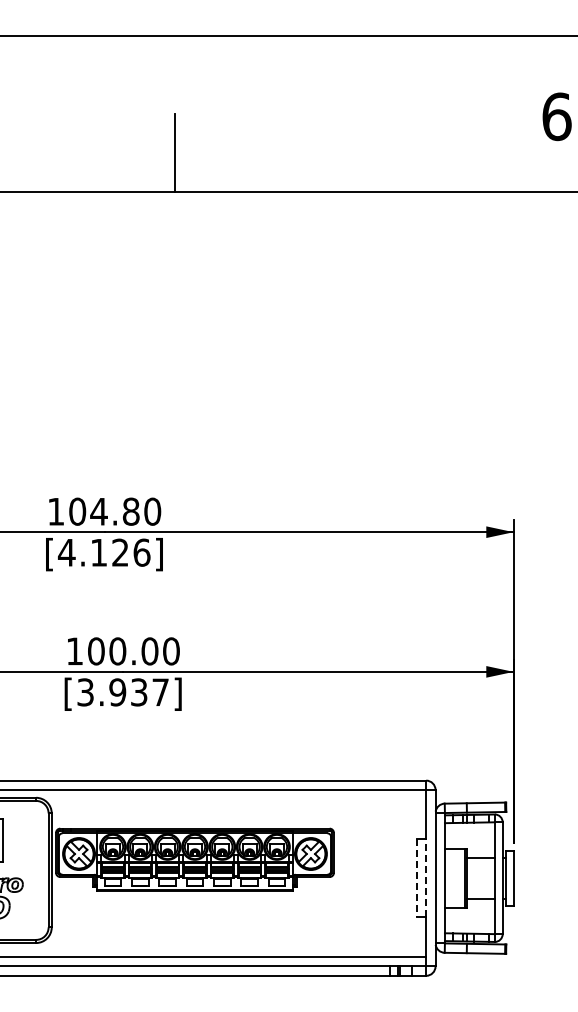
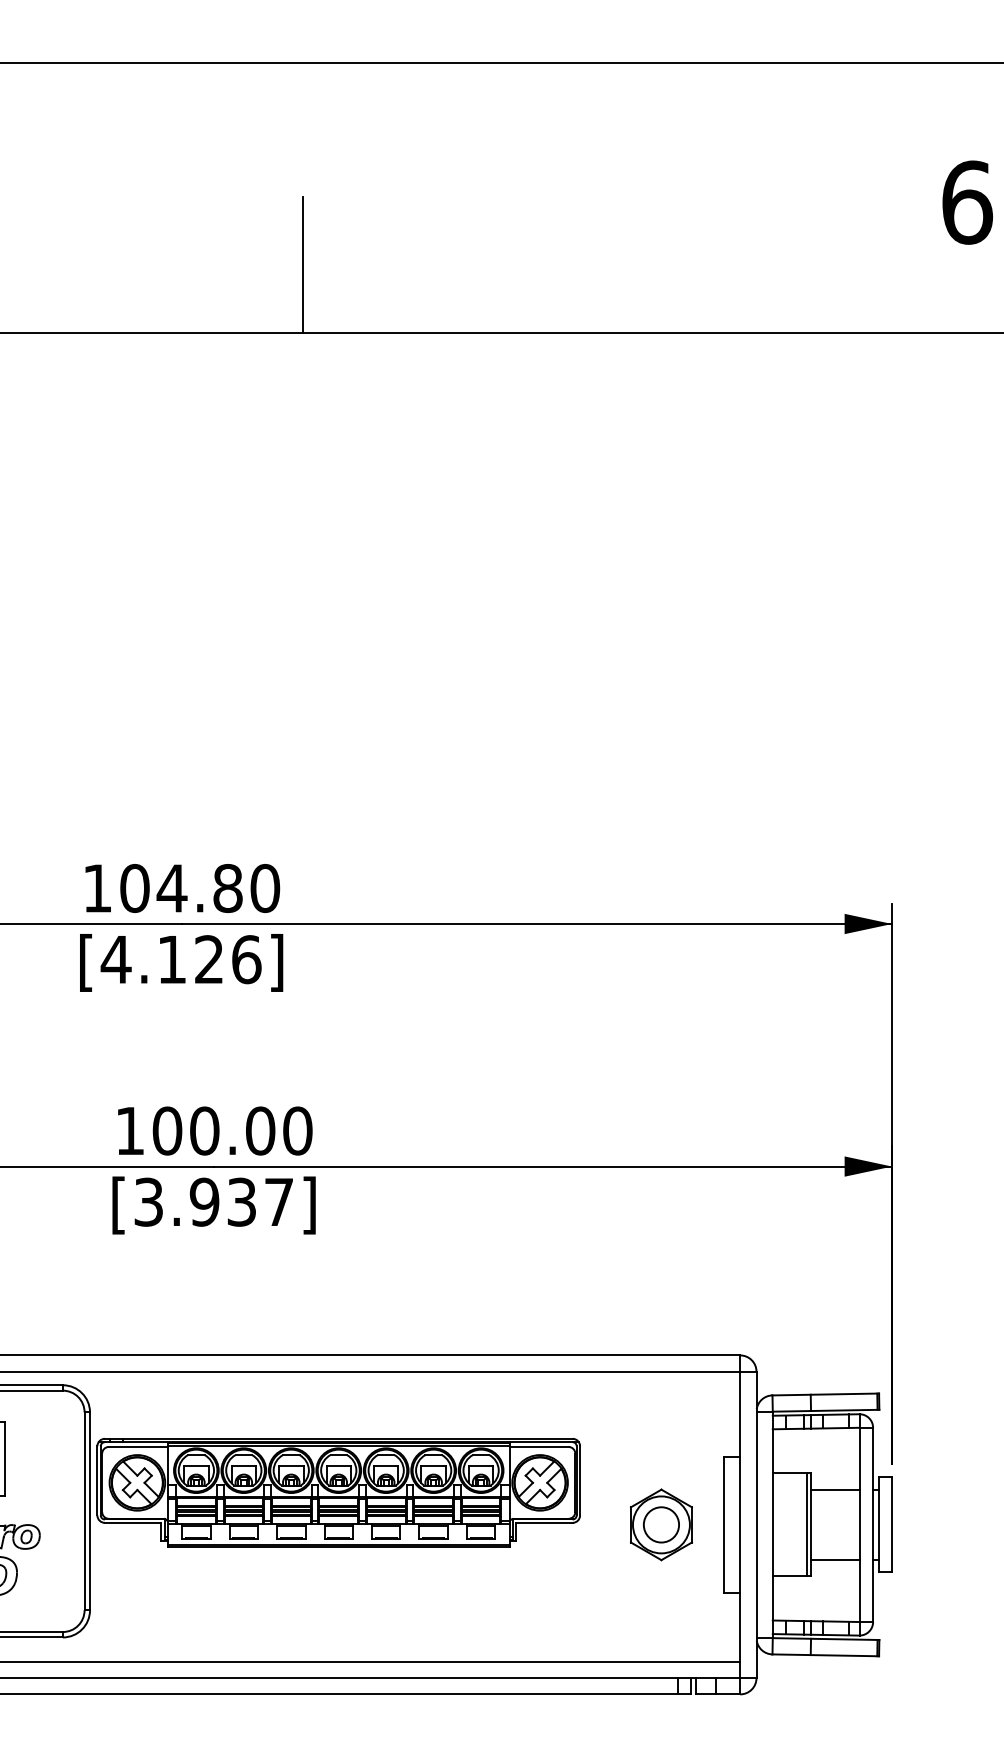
part: (380, 877) -> (660, 1523), added
line: (426, 877) -> (740, 1523), dashed -> solid
line: (416, 878) -> (723, 1525), dashed -> solid

